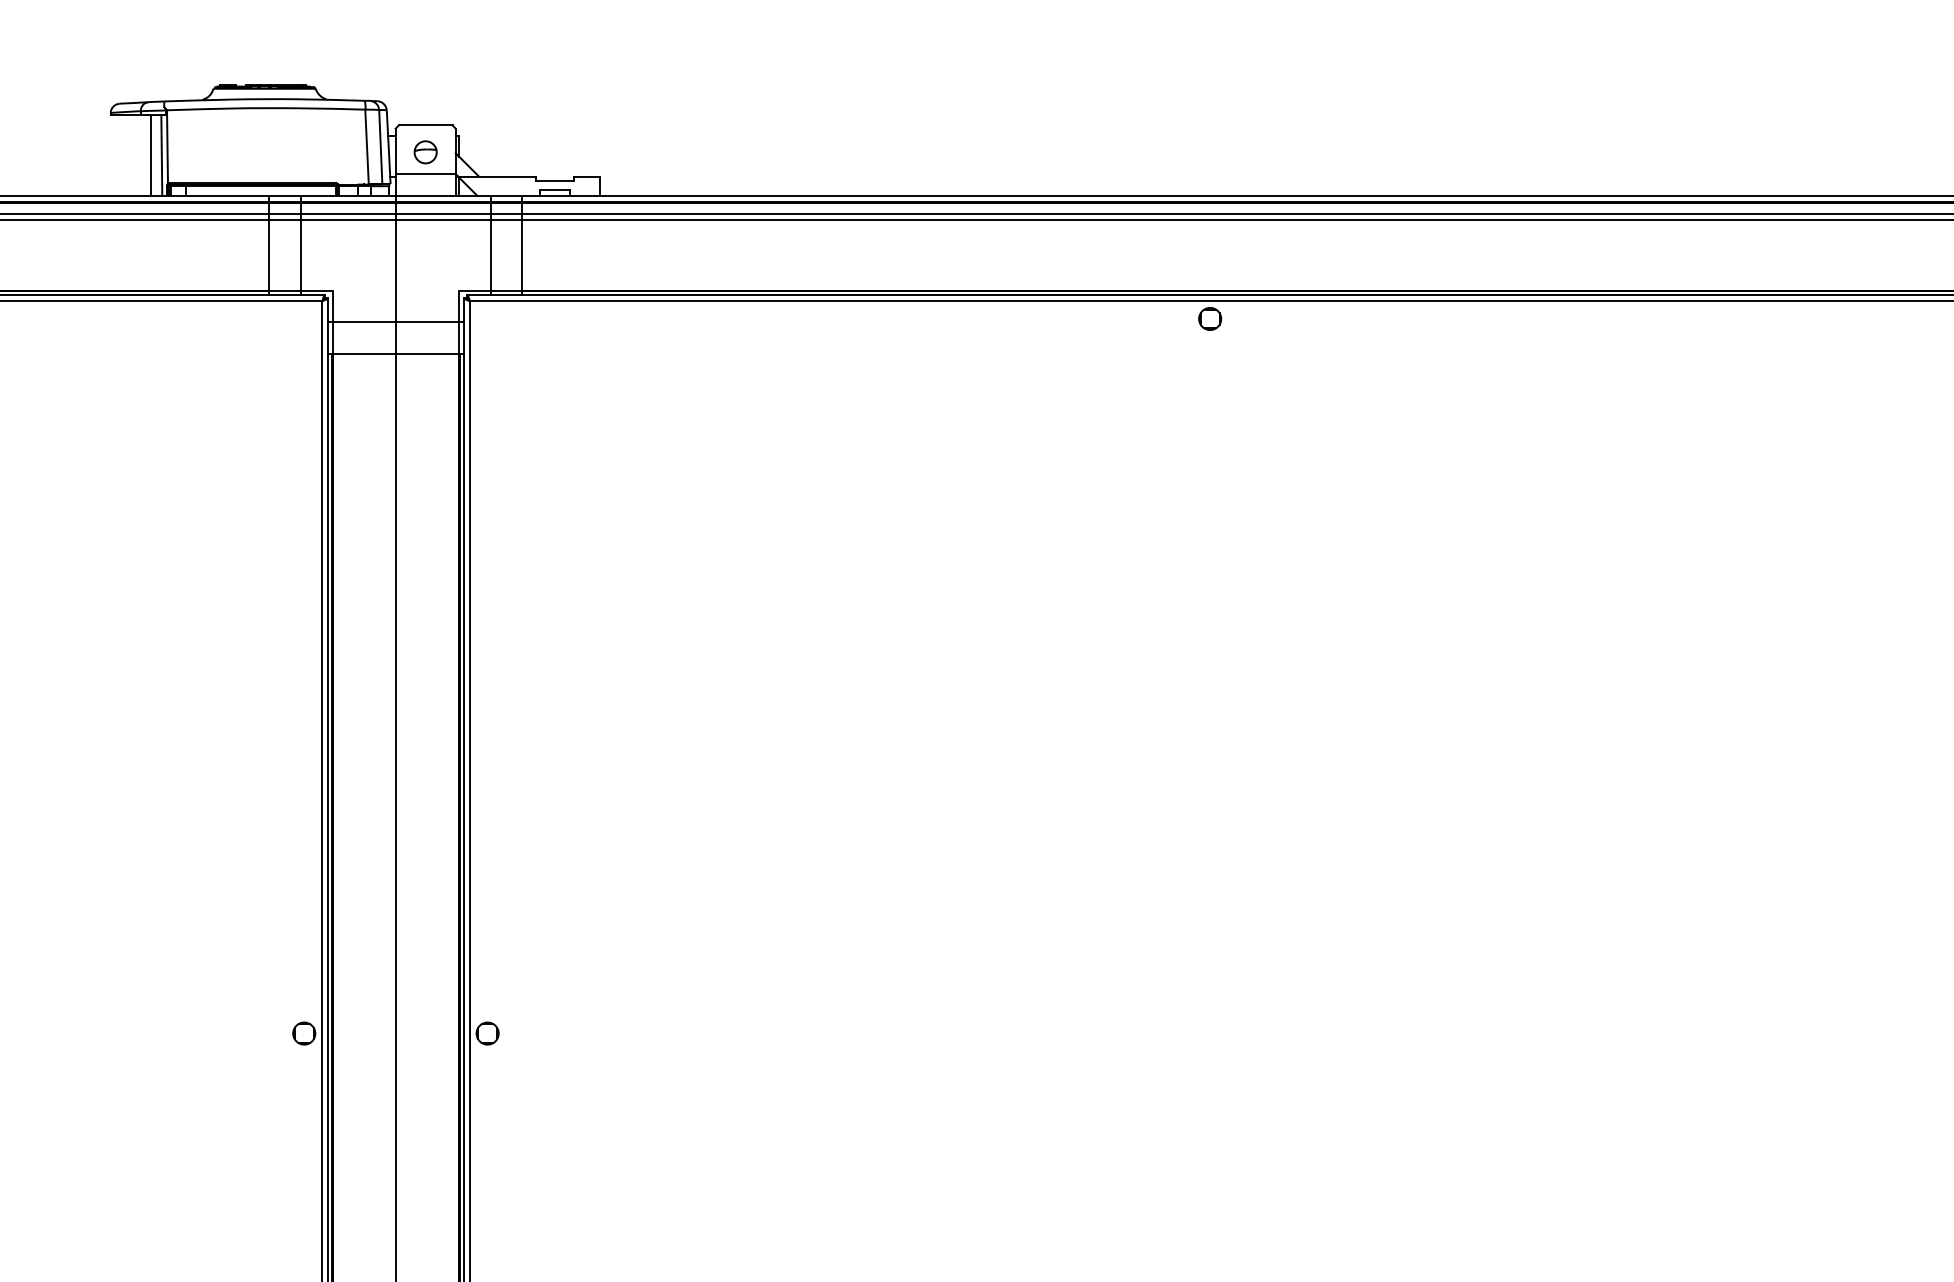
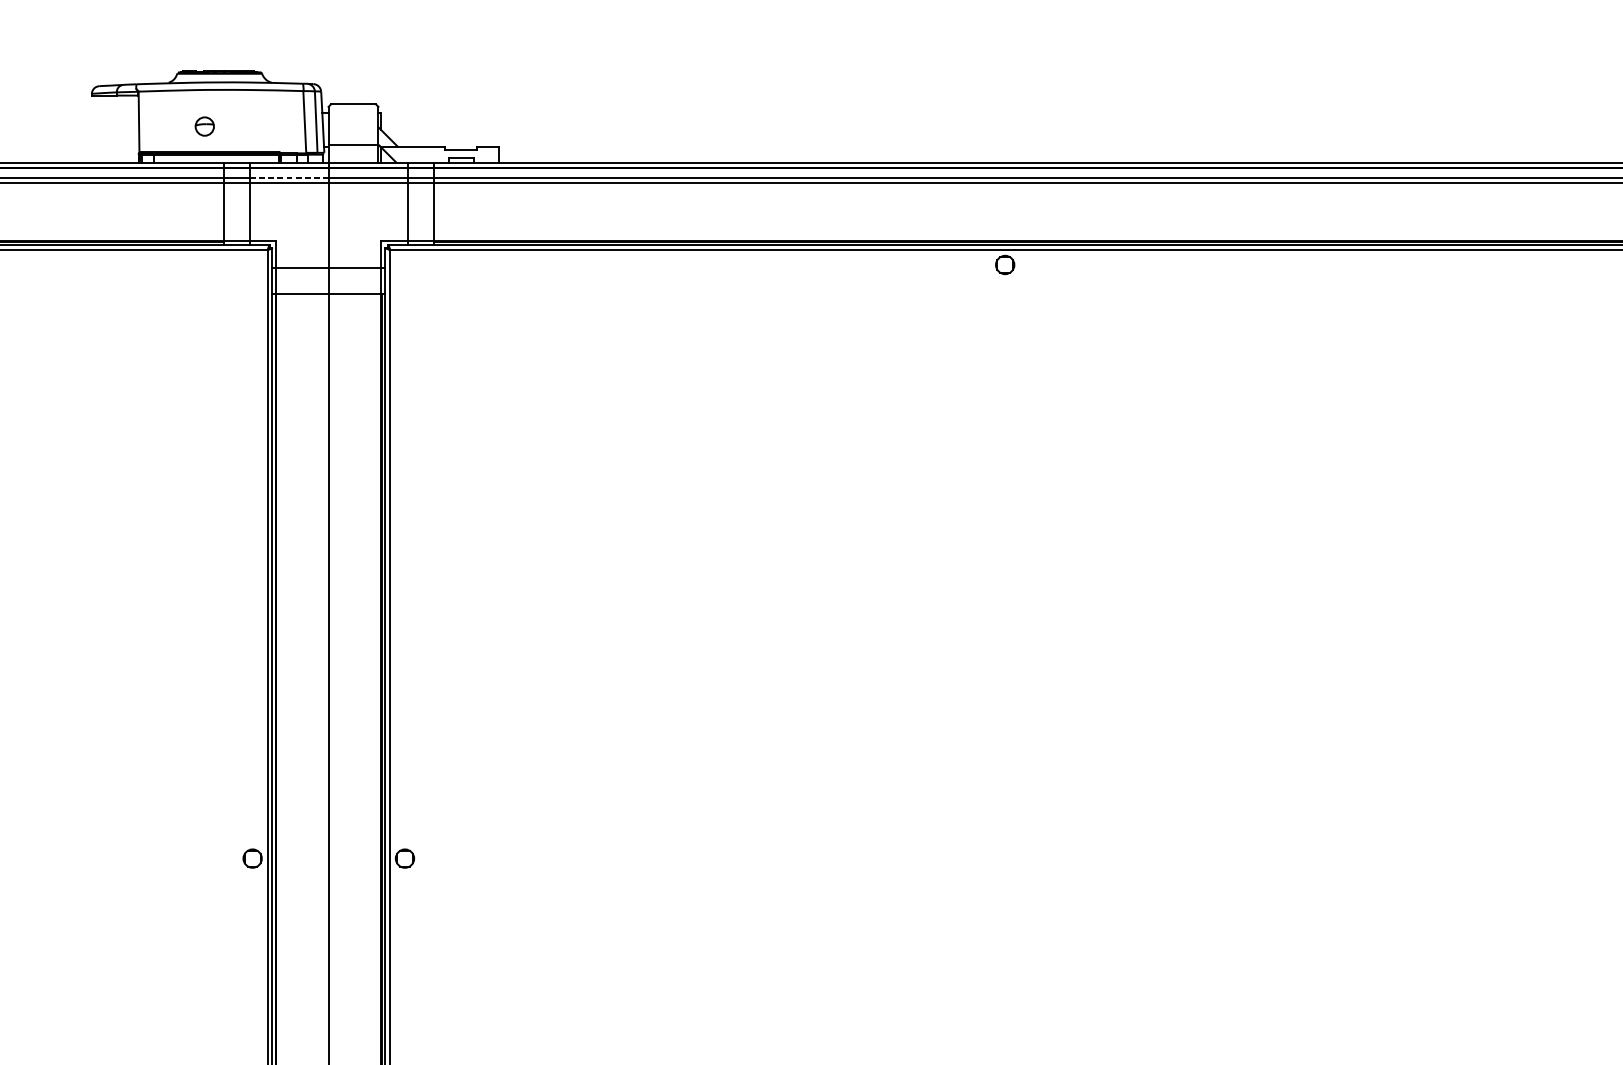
part: (425, 152) -> (204, 126), moved
line: (150, 155) -> (124, 129), removed
line: (161, 155) -> (134, 129), removed
line: (349, 213) -> (290, 177), solid -> dashed

